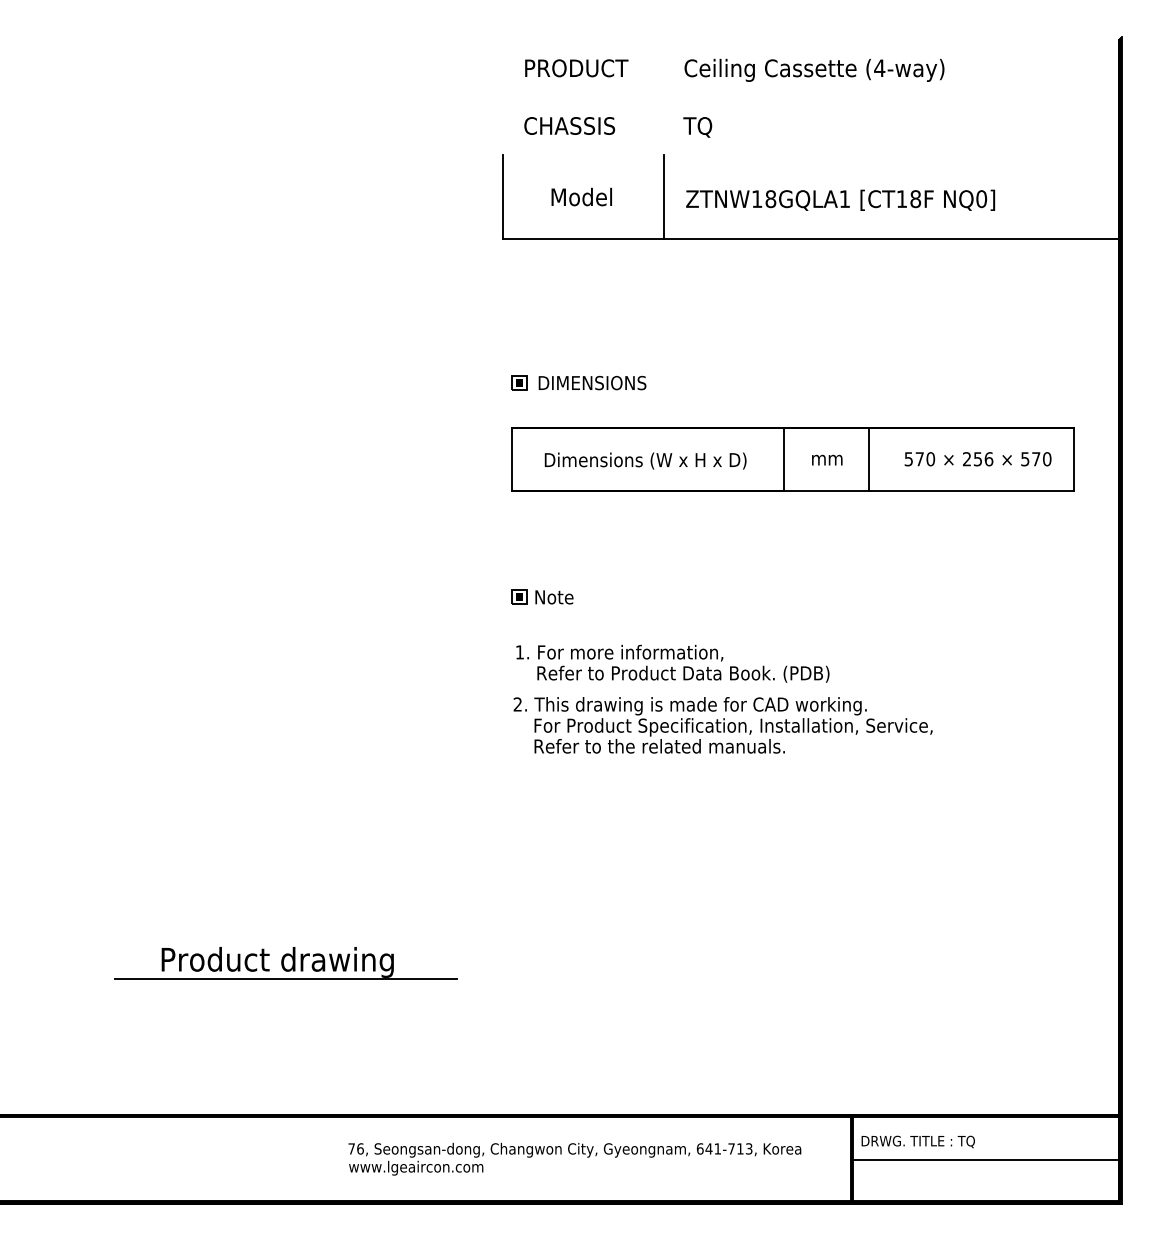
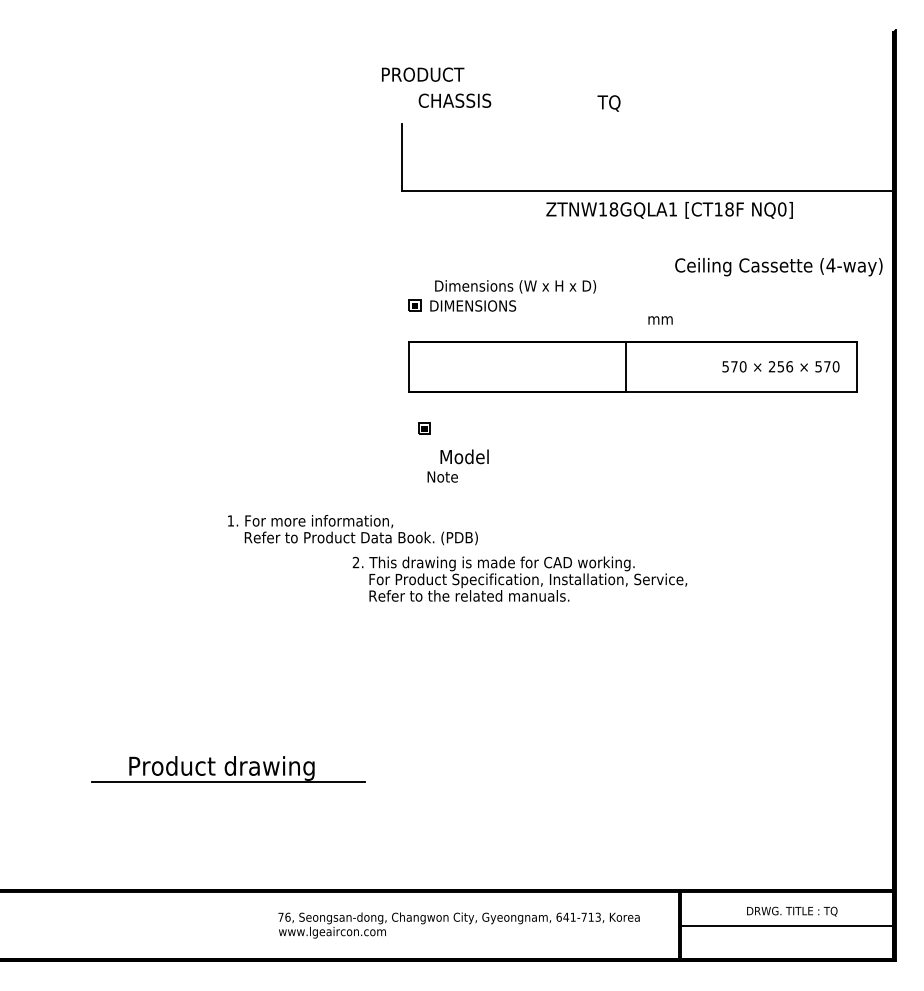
text: (576, 68) -> (422, 74), moved
text: (814, 69) -> (778, 266), moved
text: (697, 127) -> (608, 103), moved
text: (581, 196) -> (464, 456), moved
line: (663, 197) -> (529, 157), removed
text: (840, 199) -> (669, 209), moved
text: (827, 459) -> (660, 319), moved
line: (869, 459) -> (694, 366), removed
text: (645, 460) -> (515, 286), moved
part: (519, 596) -> (424, 428), moved
text: (672, 663) -> (352, 529), moved
text: (722, 725) -> (519, 579), moved
text: (917, 1141) -> (791, 911), moved

